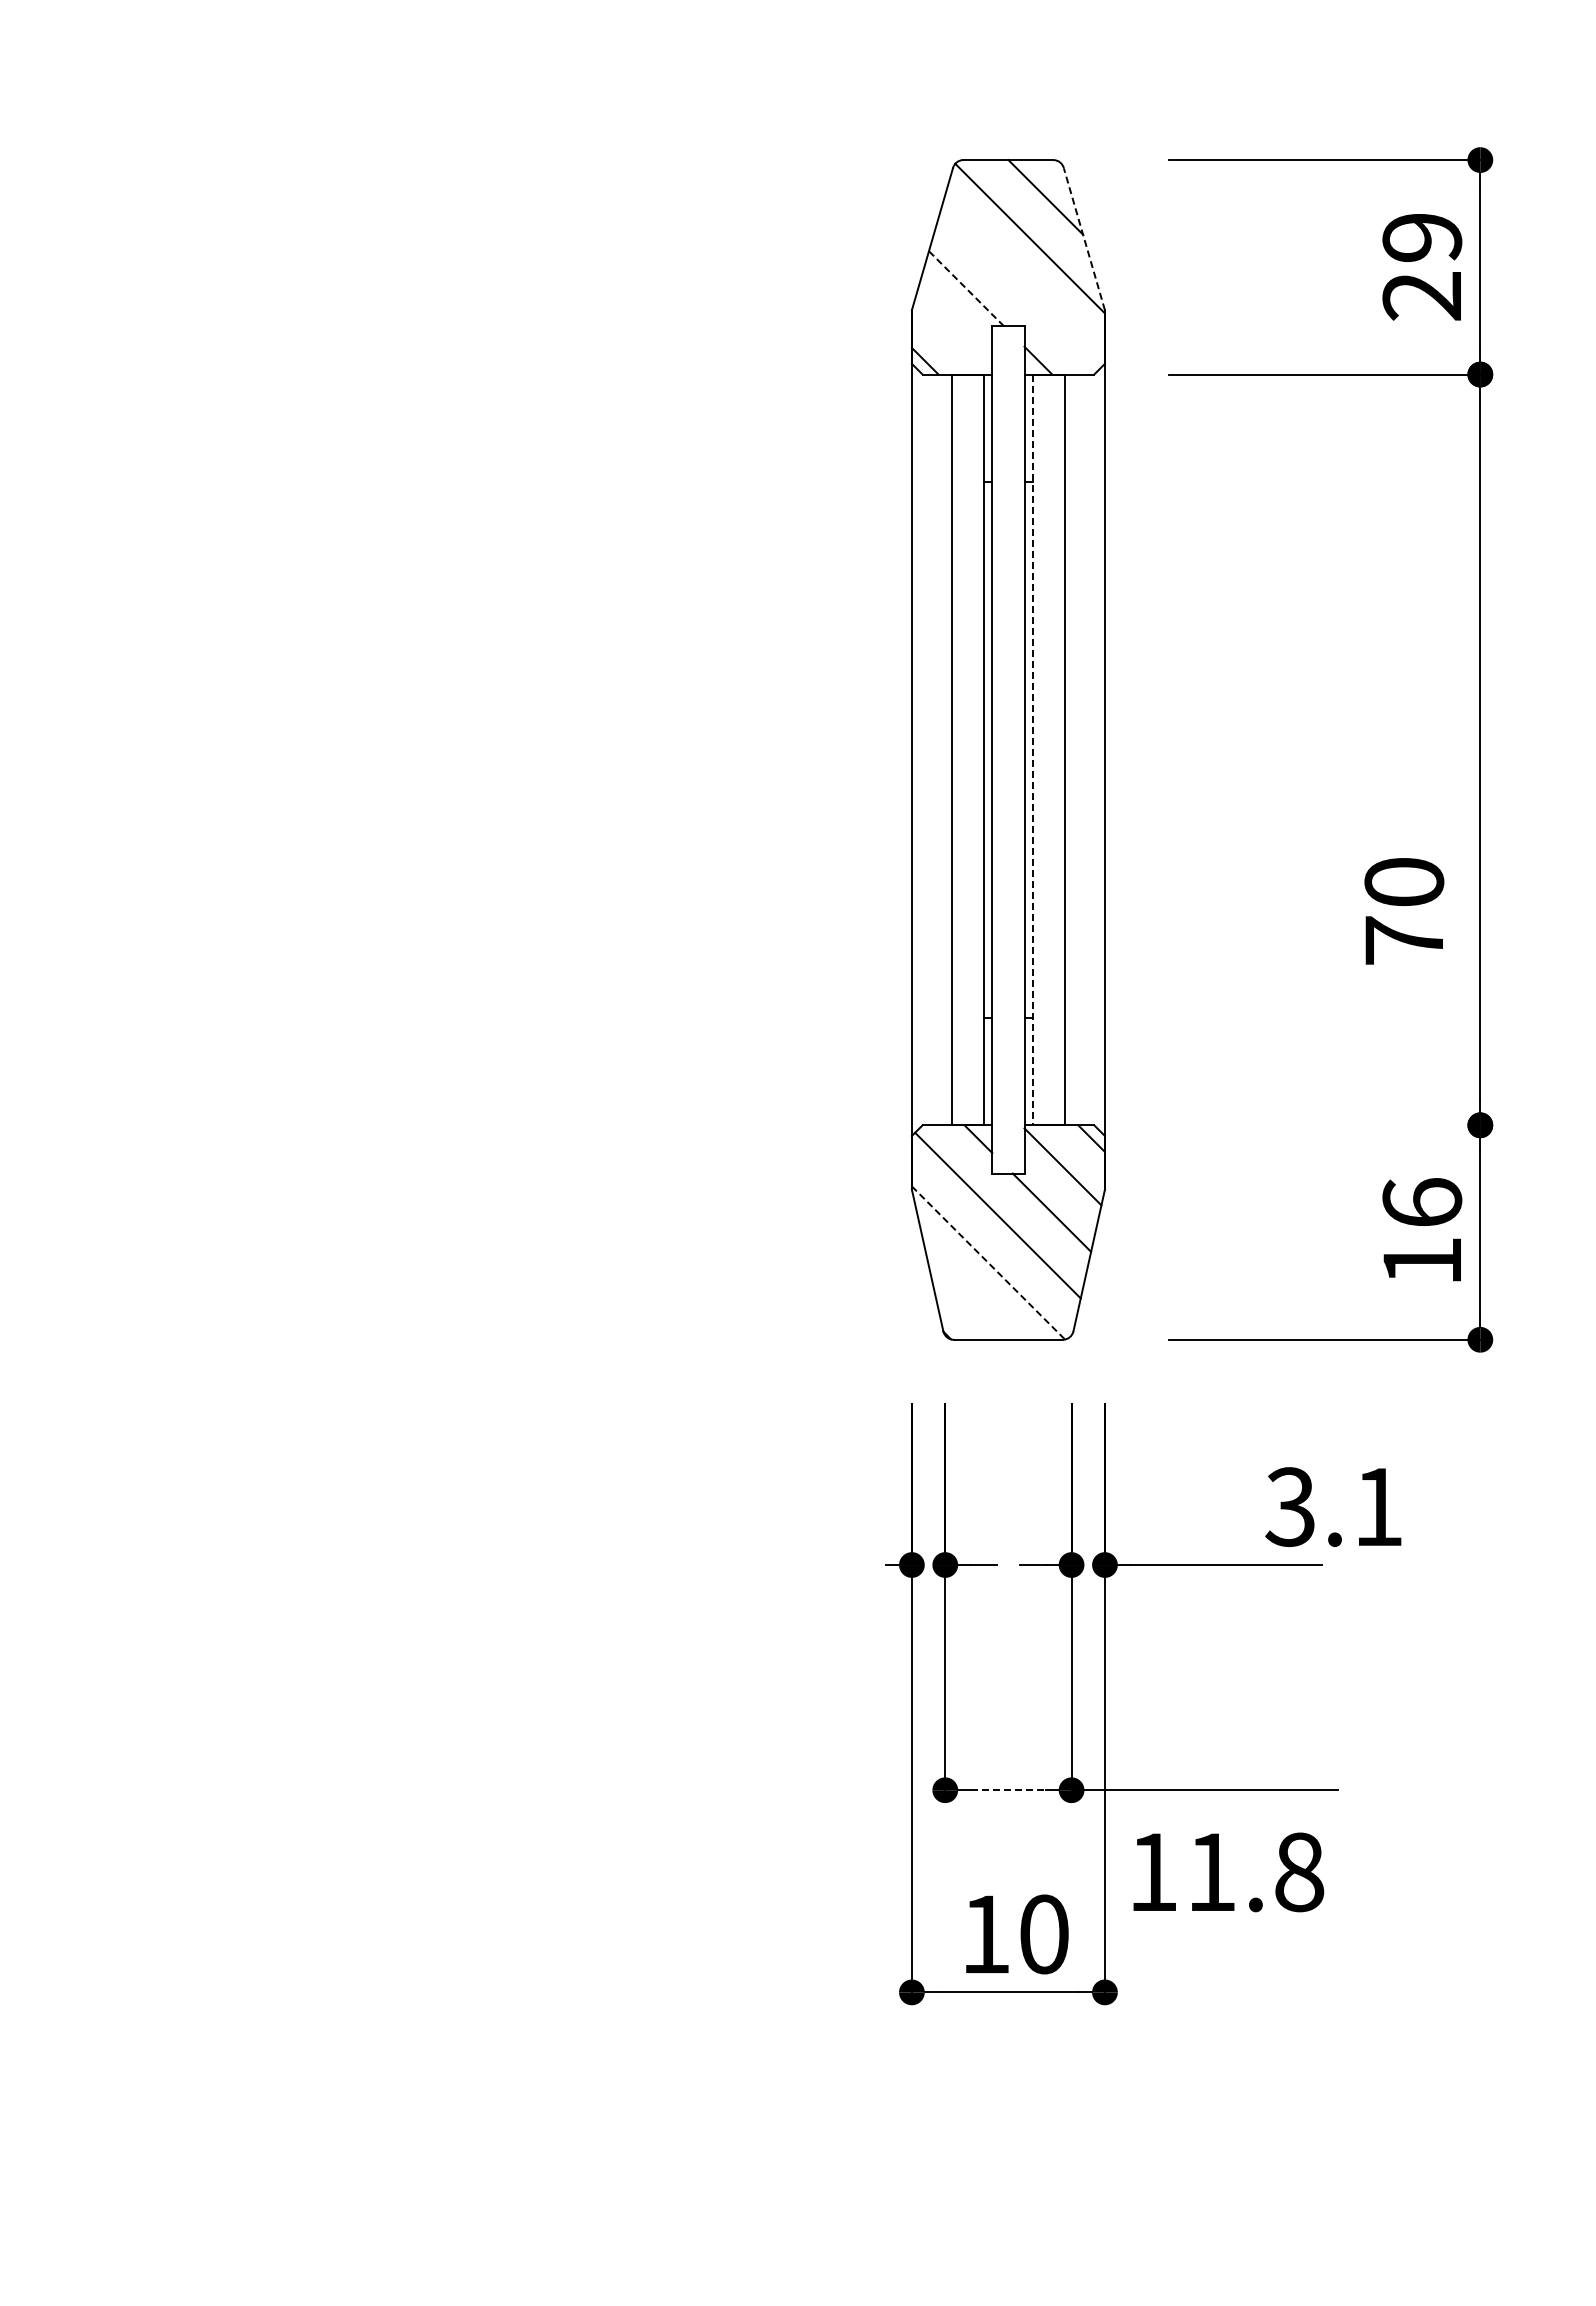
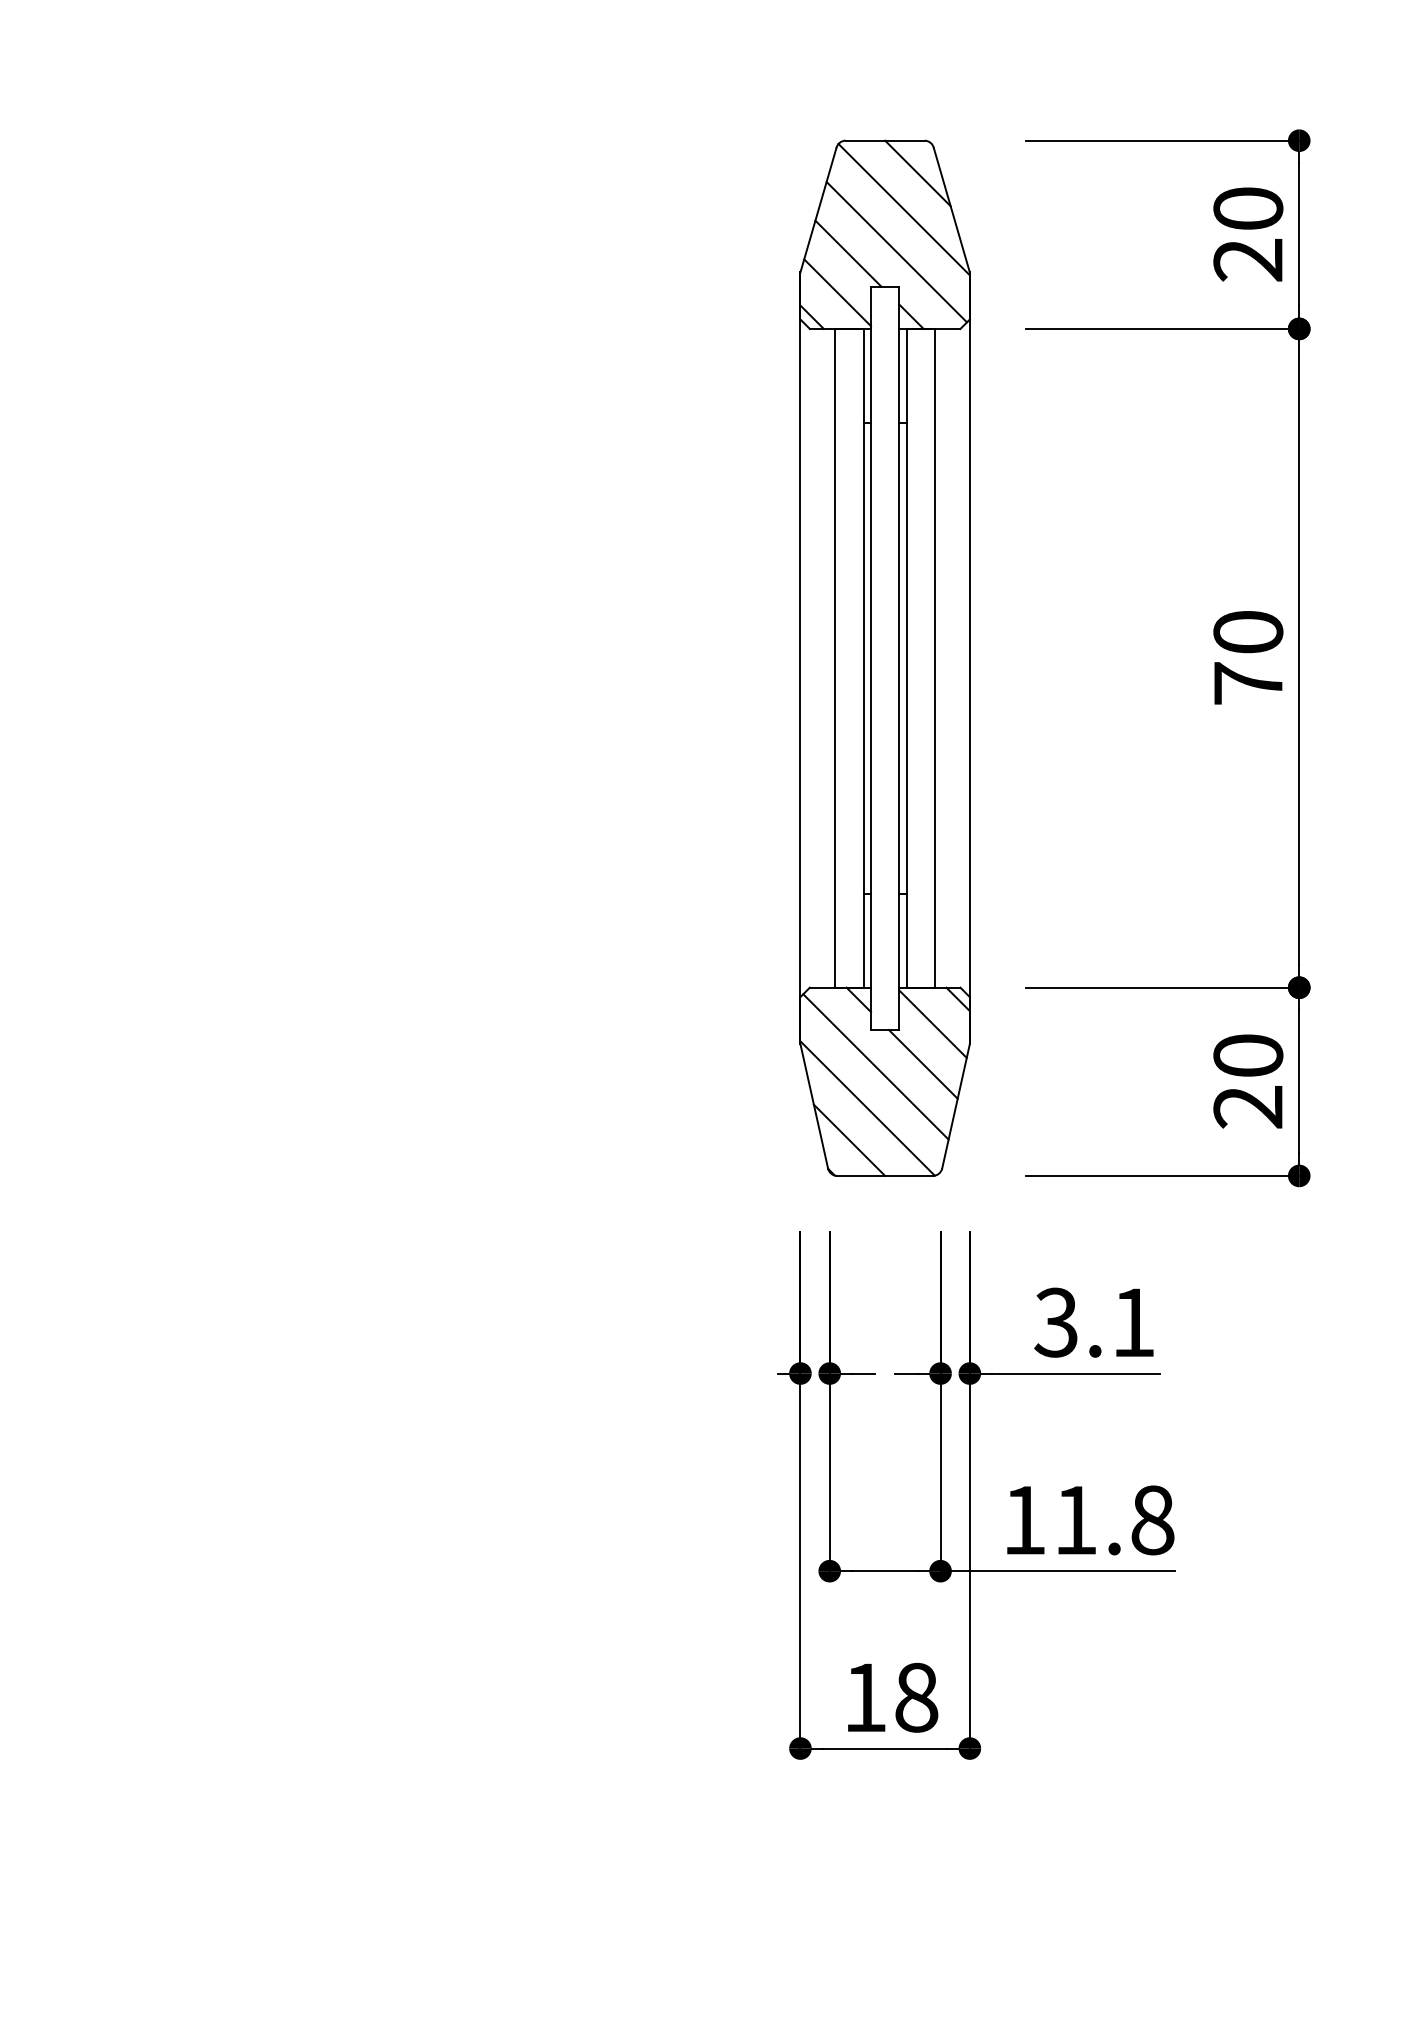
text: (1422, 237) -> (1248, 208), 29 -> 20
line: (1084, 239) -> (951, 210), dashed -> solid
line: (1021, 287) -> (896, 252), added
line: (966, 288) -> (848, 253), dashed -> solid
line: (954, 333) -> (837, 292), added
line: (1033, 750) -> (907, 658), dashed -> solid
text: (1404, 911) -> (1248, 657), moved
line: (1324, 1125) -> (1162, 987), added
text: (1422, 1231) -> (1248, 1080), 16 -> 20
line: (988, 1263) -> (867, 1108), dashed -> solid
line: (967, 1298) -> (849, 1139), added
text: (1333, 1506) -> (1094, 1322), moved
line: (1008, 1790) -> (885, 1571), dashed -> solid
text: (1228, 1872) -> (1090, 1520), moved
text: (1044, 1934) -> (916, 1697), 10 -> 18

